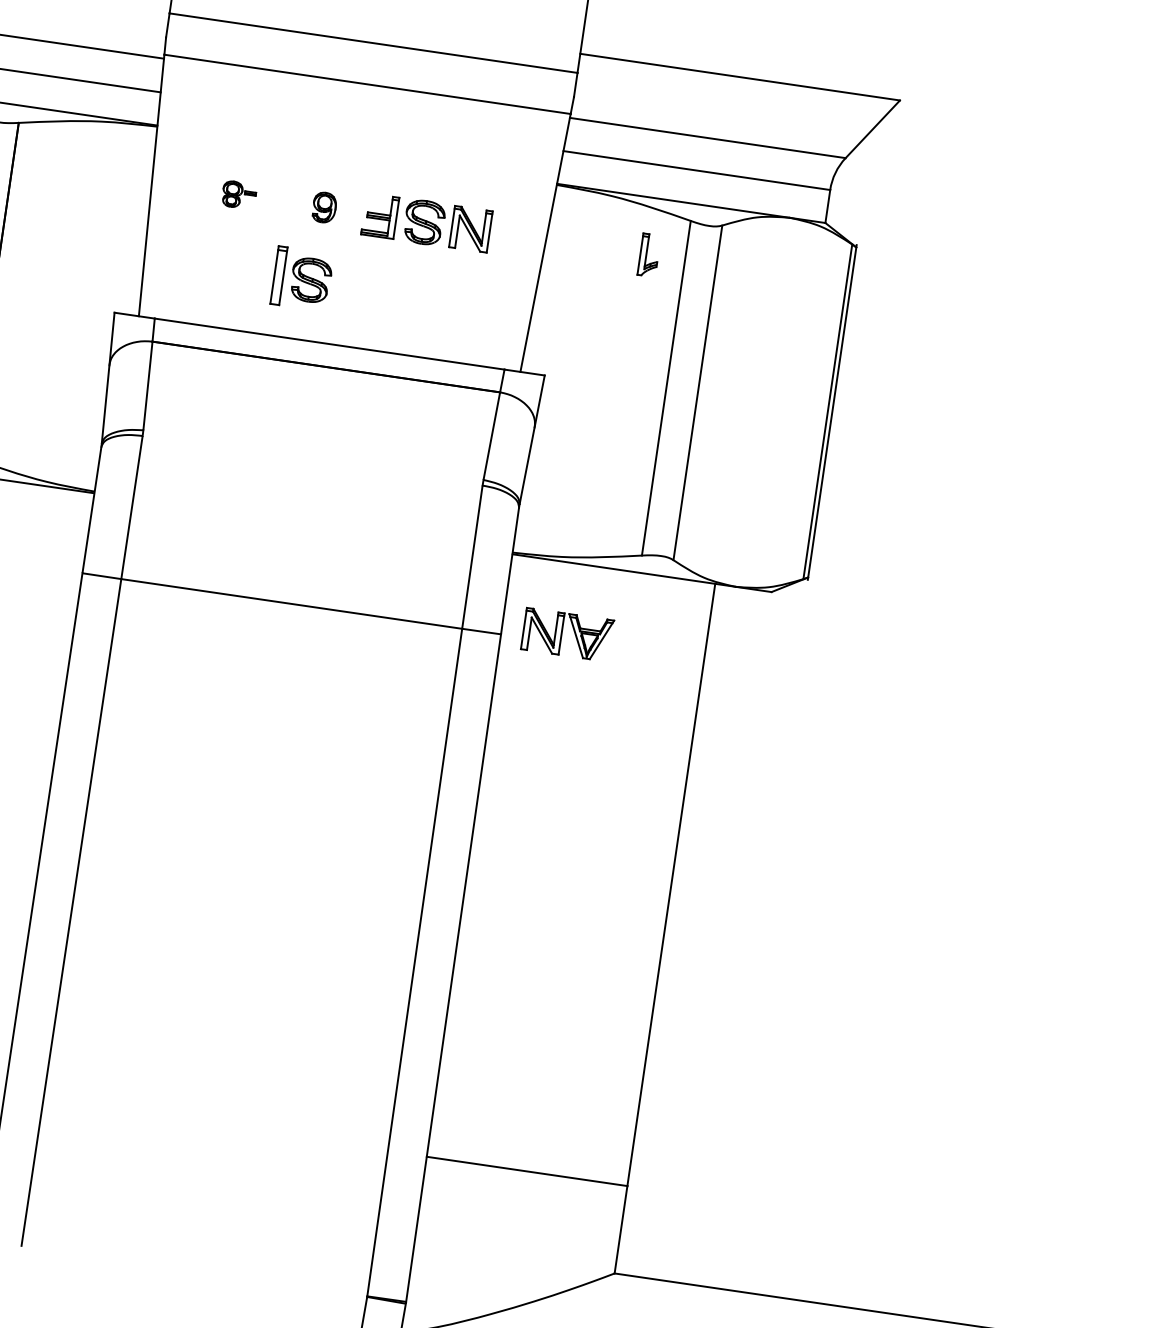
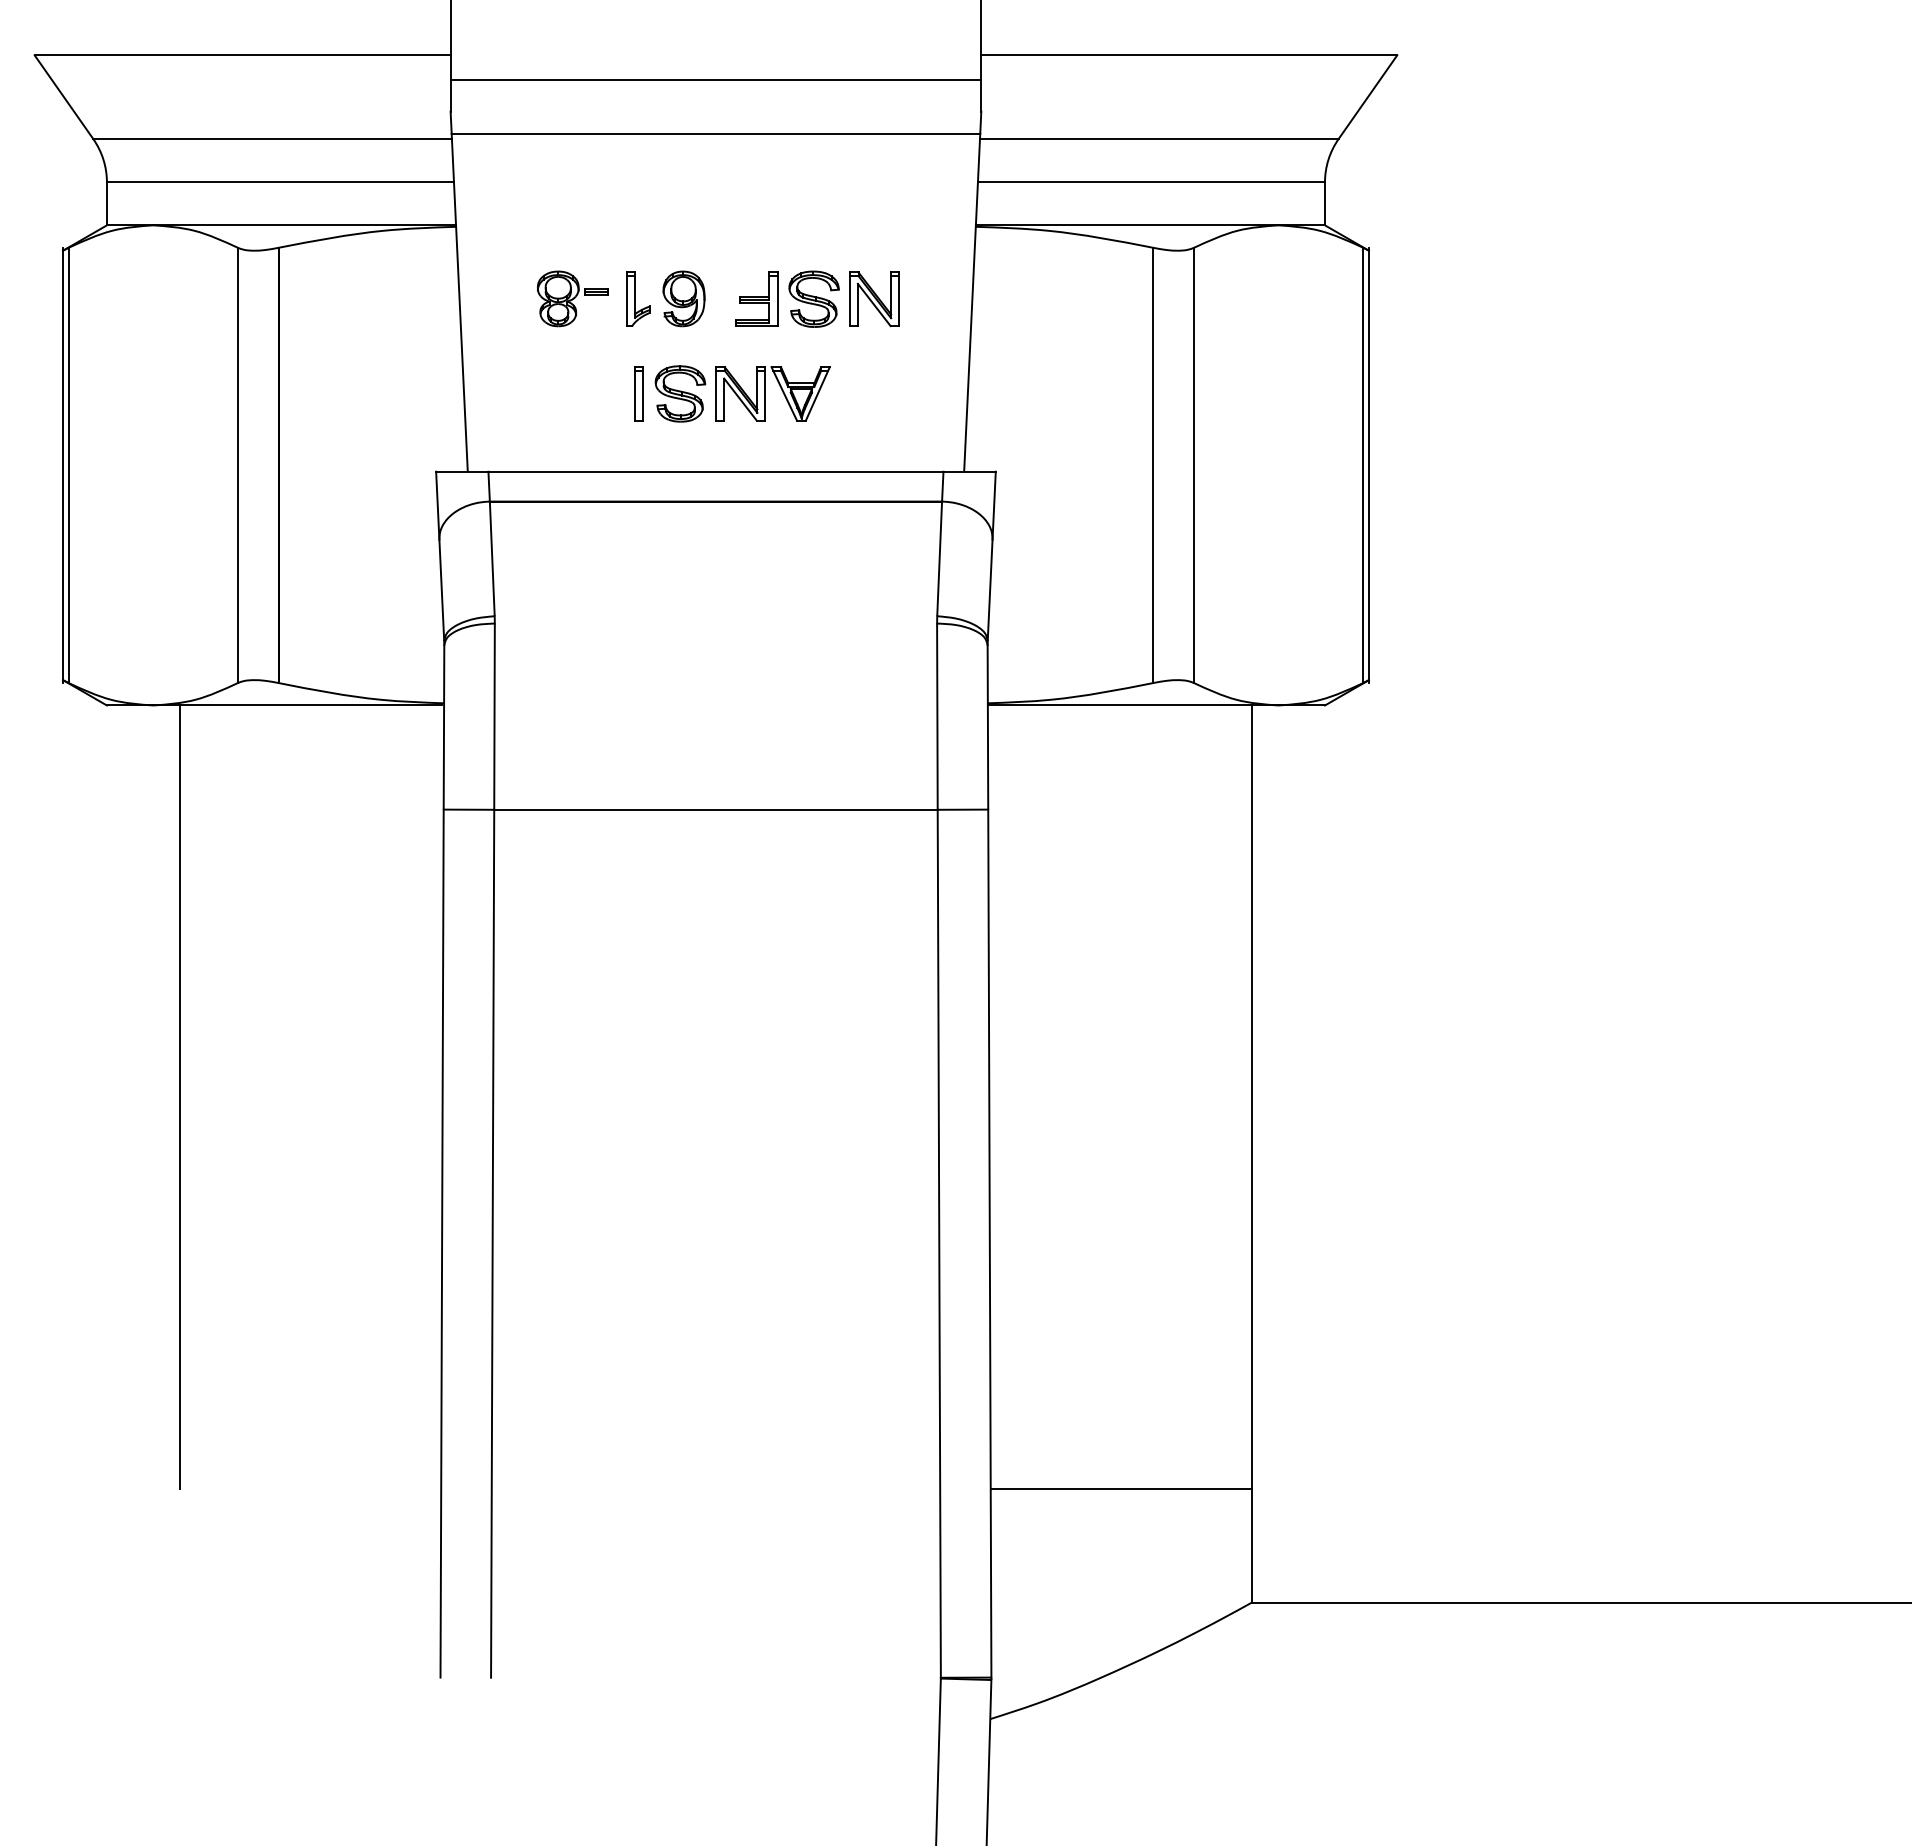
part: (238, 194) -> (572, 298), size x1.67
part: (324, 207) -> (683, 298), size x1.43
part: (649, 254) -> (638, 298), moved
part: (278, 275) -> (638, 393), size x0.71
part: (561, 633) -> (765, 393), moved

